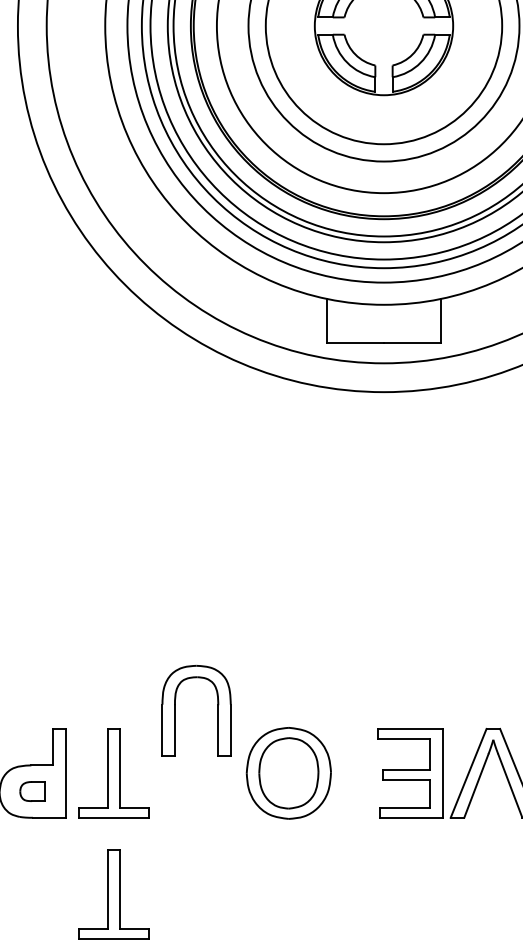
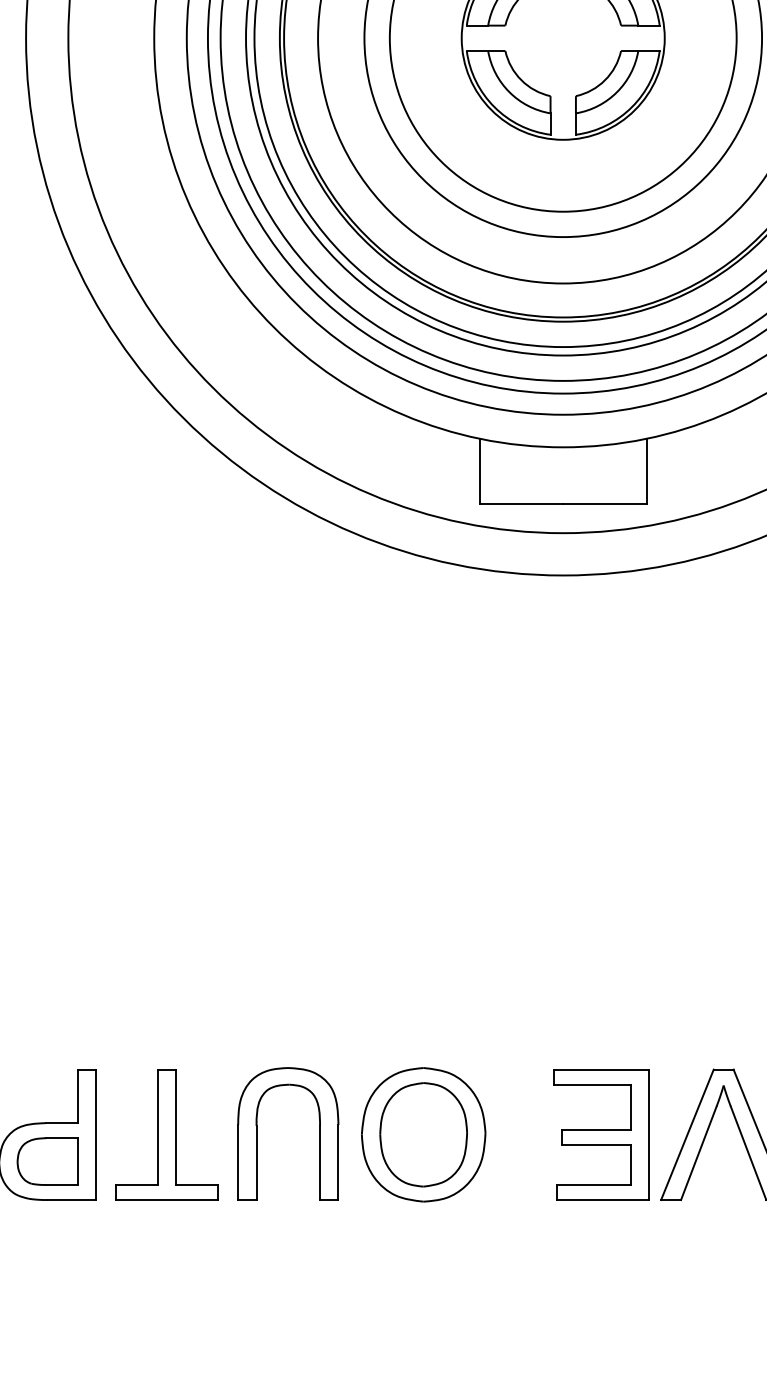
part: (175, 710) -> (257, 1133), moved
part: (32, 791) -> (47, 1161), size x1.67
part: (113, 894) -> (166, 1312), removed

